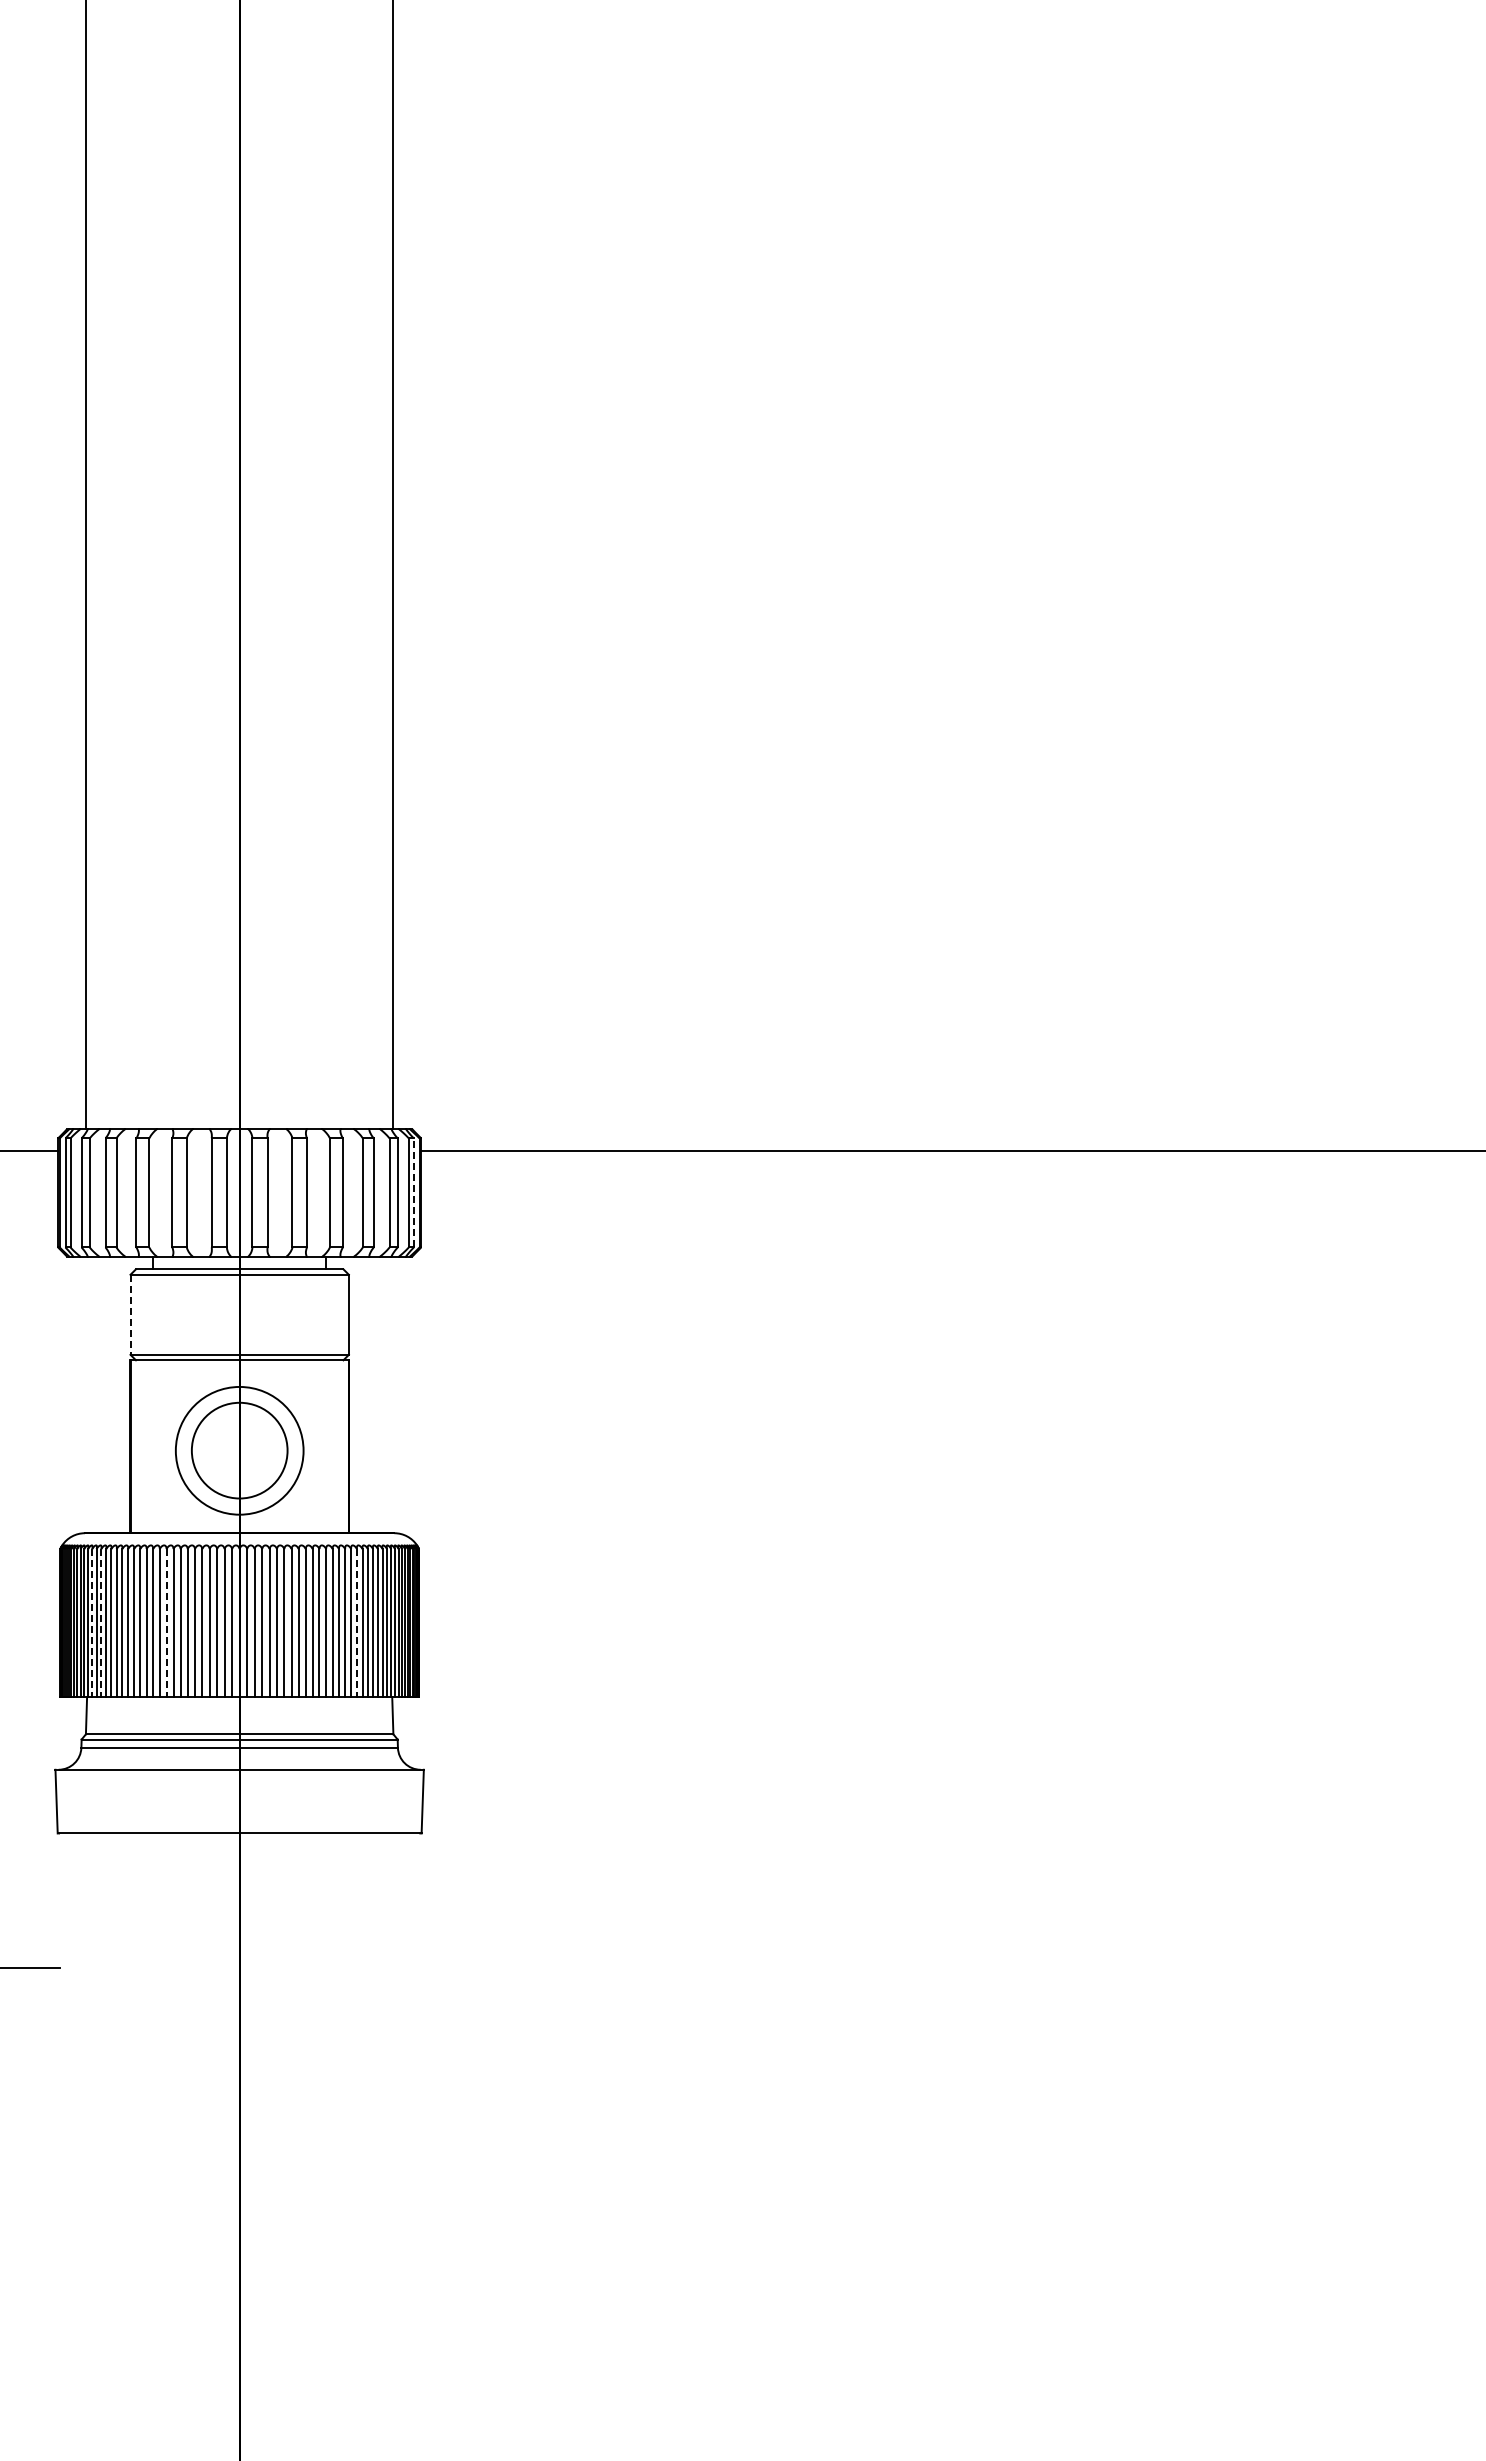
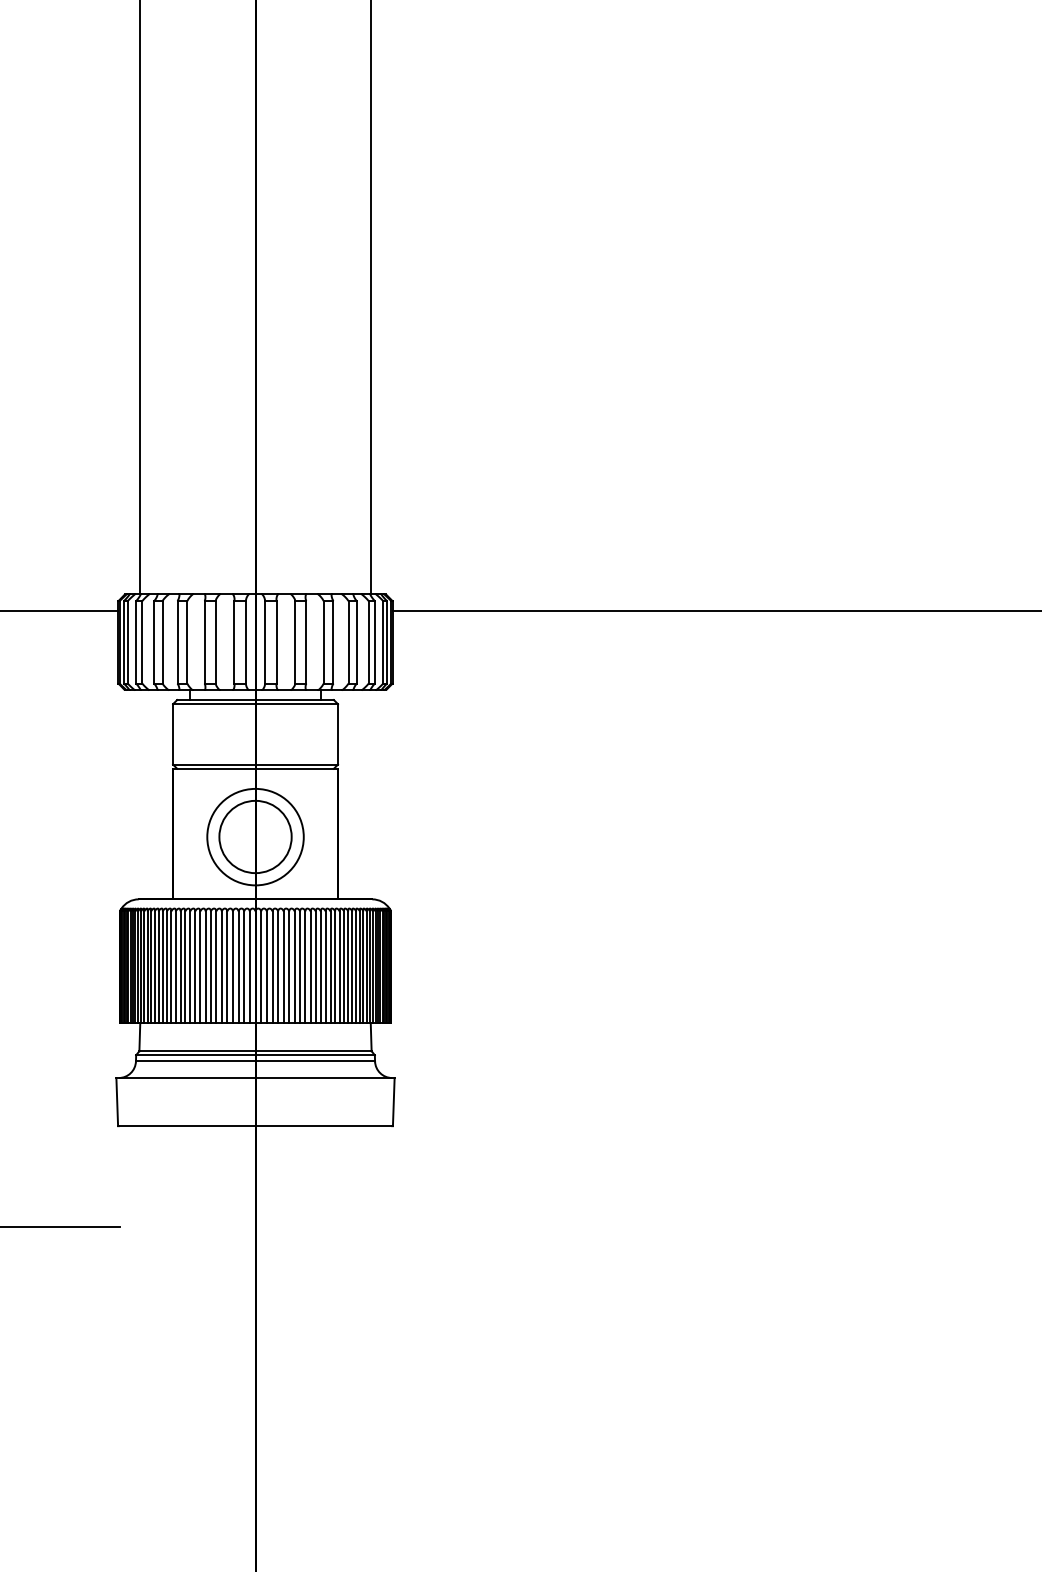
line: (413, 1192) -> (386, 642), dashed -> solid
line: (130, 1315) -> (173, 734), dashed -> solid
line: (92, 1623) -> (144, 967), dashed -> solid
line: (101, 1623) -> (151, 967), dashed -> solid
line: (166, 1623) -> (200, 967), dashed -> solid
line: (356, 1623) -> (343, 967), dashed -> solid

